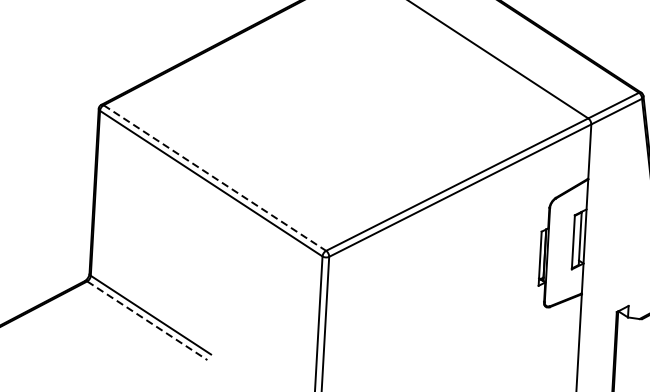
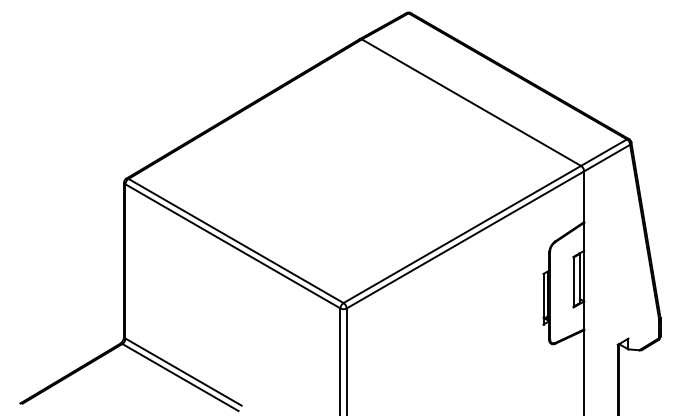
line: (215, 178) -> (236, 241), dashed -> solid
line: (147, 320) -> (180, 377), dashed -> solid

